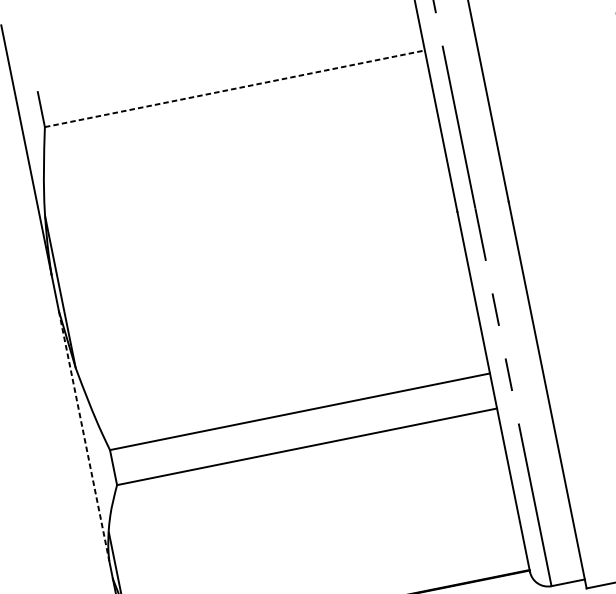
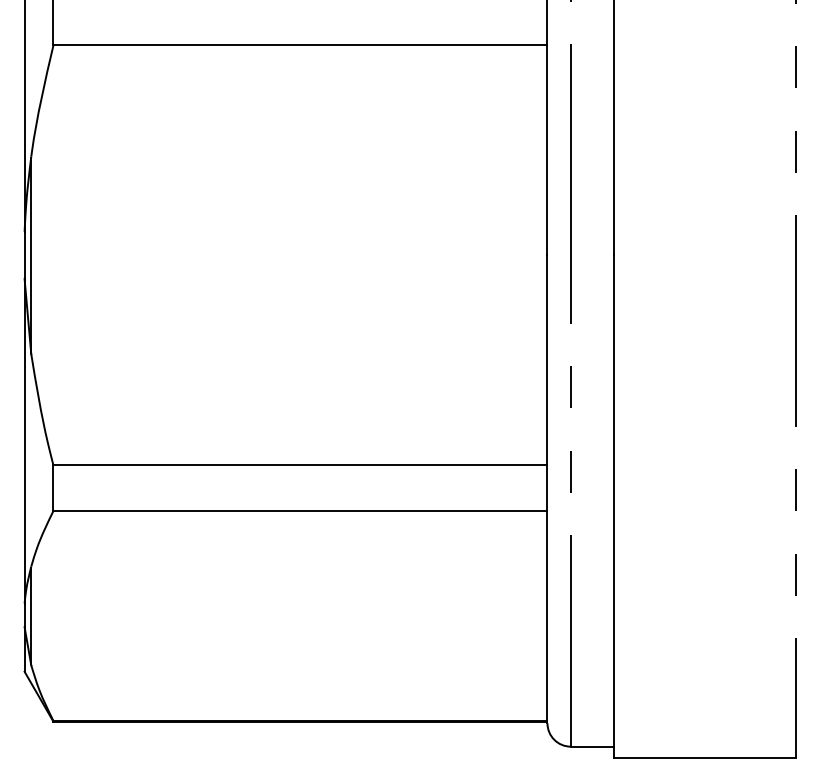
line: (234, 88) -> (300, 45), dashed -> solid
line: (84, 436) -> (24, 441), dashed -> solid

